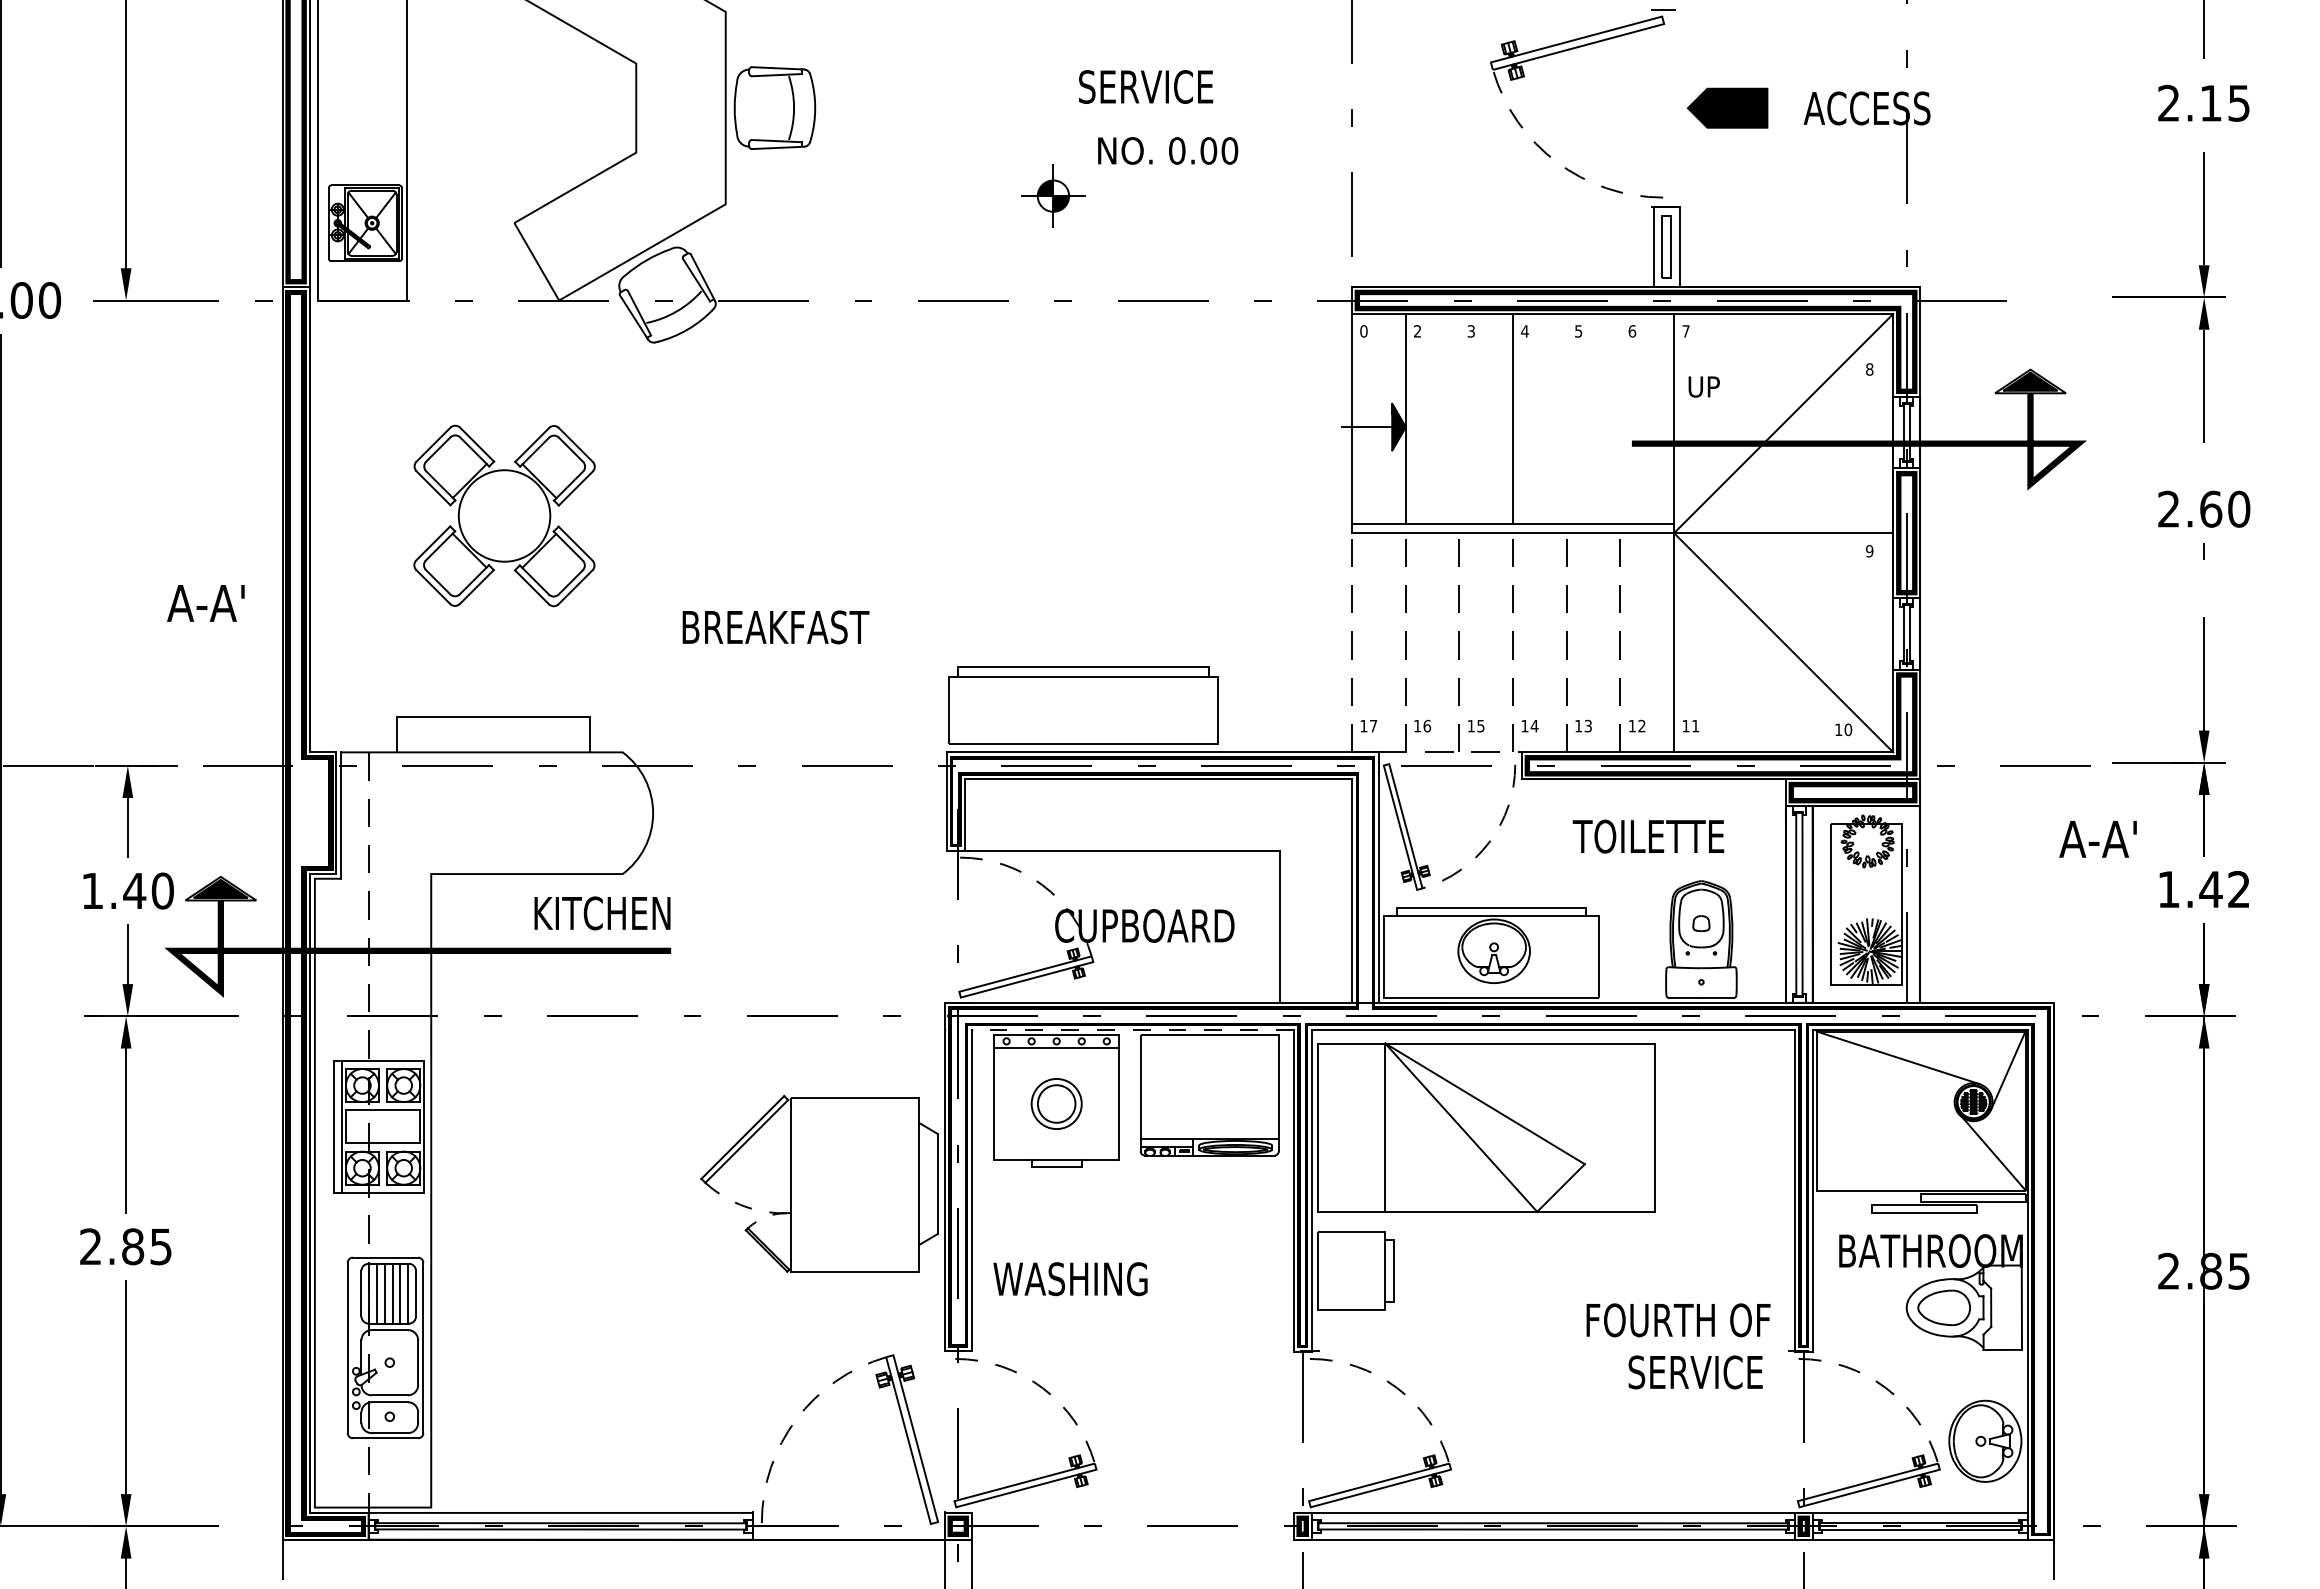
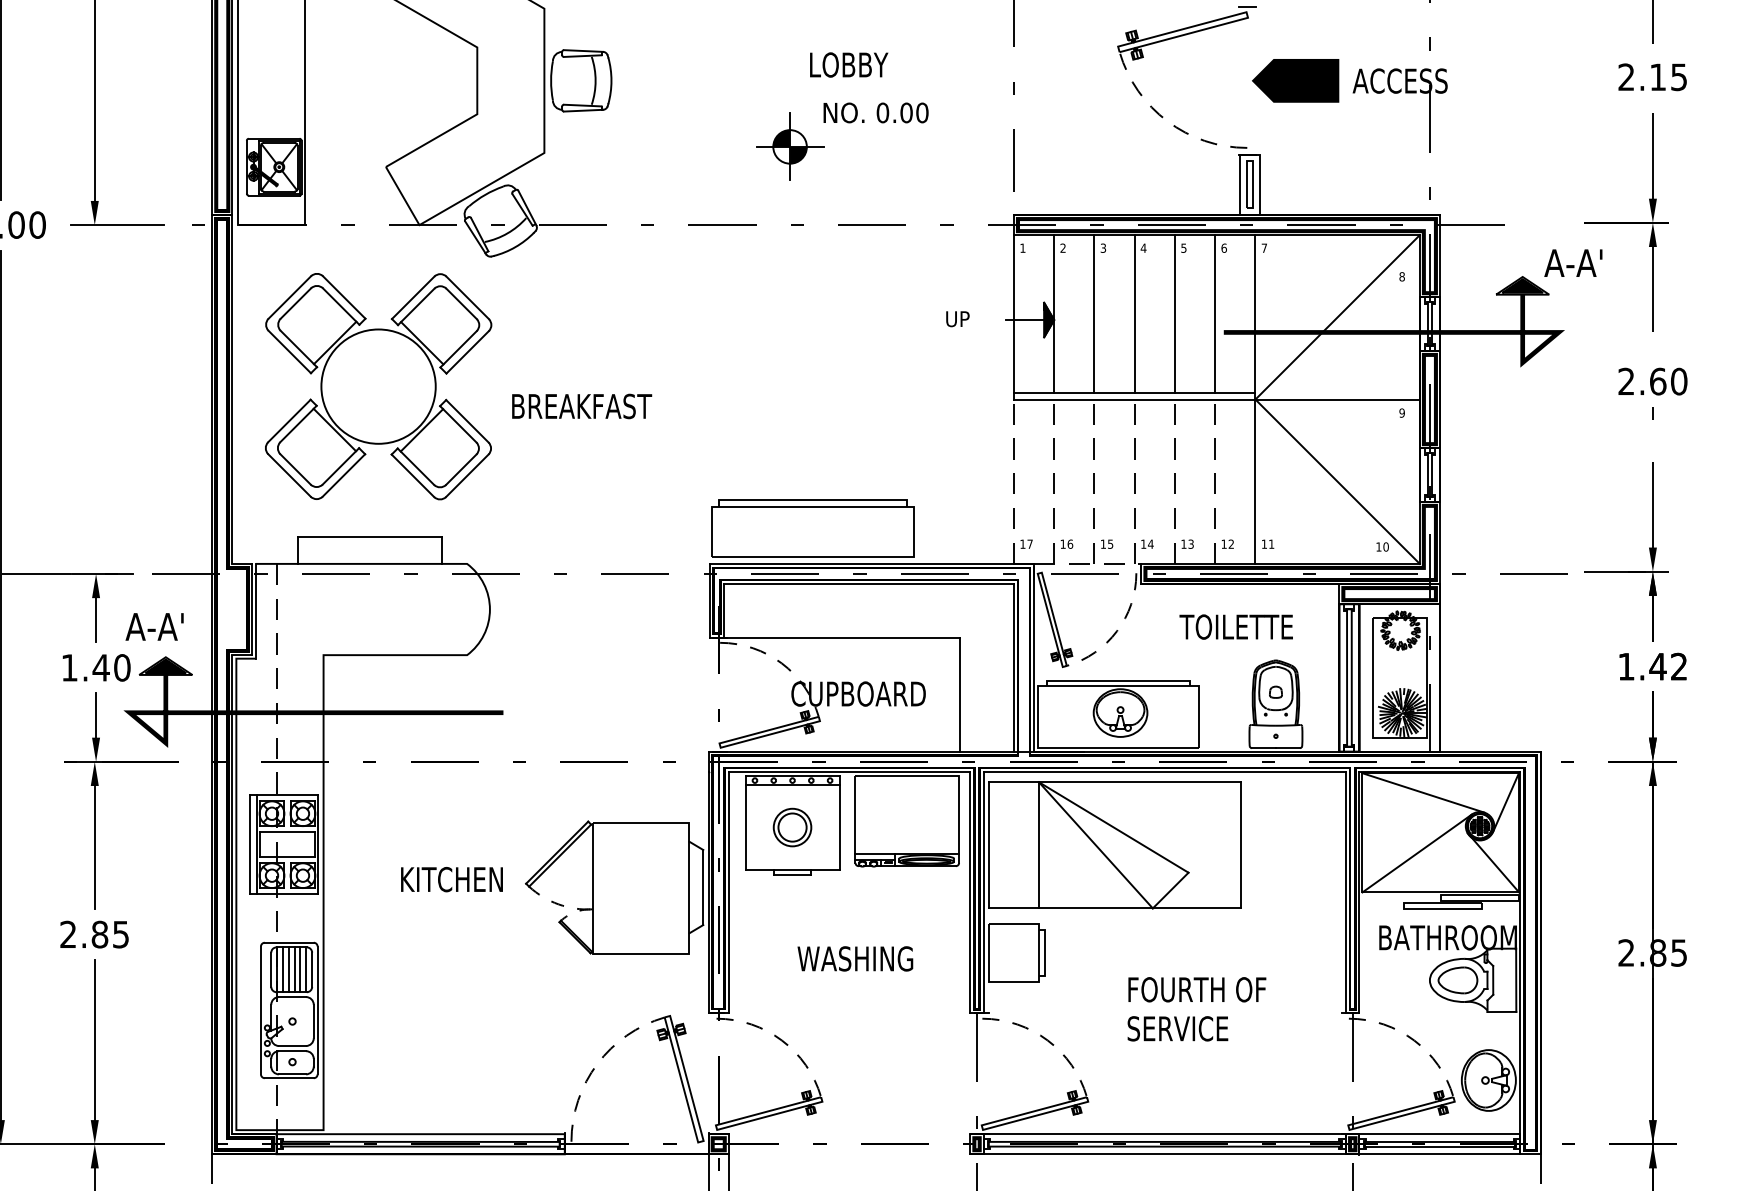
text: (1146, 86) -> (859, 64), SERVICE -> LOBBY
part: (1727, 108) -> (1295, 81), size x1.43
part: (1053, 195) -> (790, 146), size x1.43
text: (1363, 331) -> (1022, 248), 0 -> 1
text: (1703, 386) -> (957, 318), moved
line: (1459, 418) -> (1094, 313), added
line: (1566, 418) -> (1174, 313), added
line: (1620, 418) -> (1215, 313), added
part: (504, 515) -> (378, 386), size x1.67
text: (205, 603) -> (154, 626), moved
text: (775, 627) -> (581, 406), moved
text: (2097, 839) -> (1572, 263), moved
text: (602, 913) -> (451, 879), moved
line: (1132, 1029) -> (849, 771), dashed -> solid
line: (1889, 1138) -> (1416, 853), added
text: (1070, 1279) -> (855, 959), moved
text: (1678, 1320) -> (1197, 989), moved
text: (1695, 1372) -> (1177, 1028), moved

